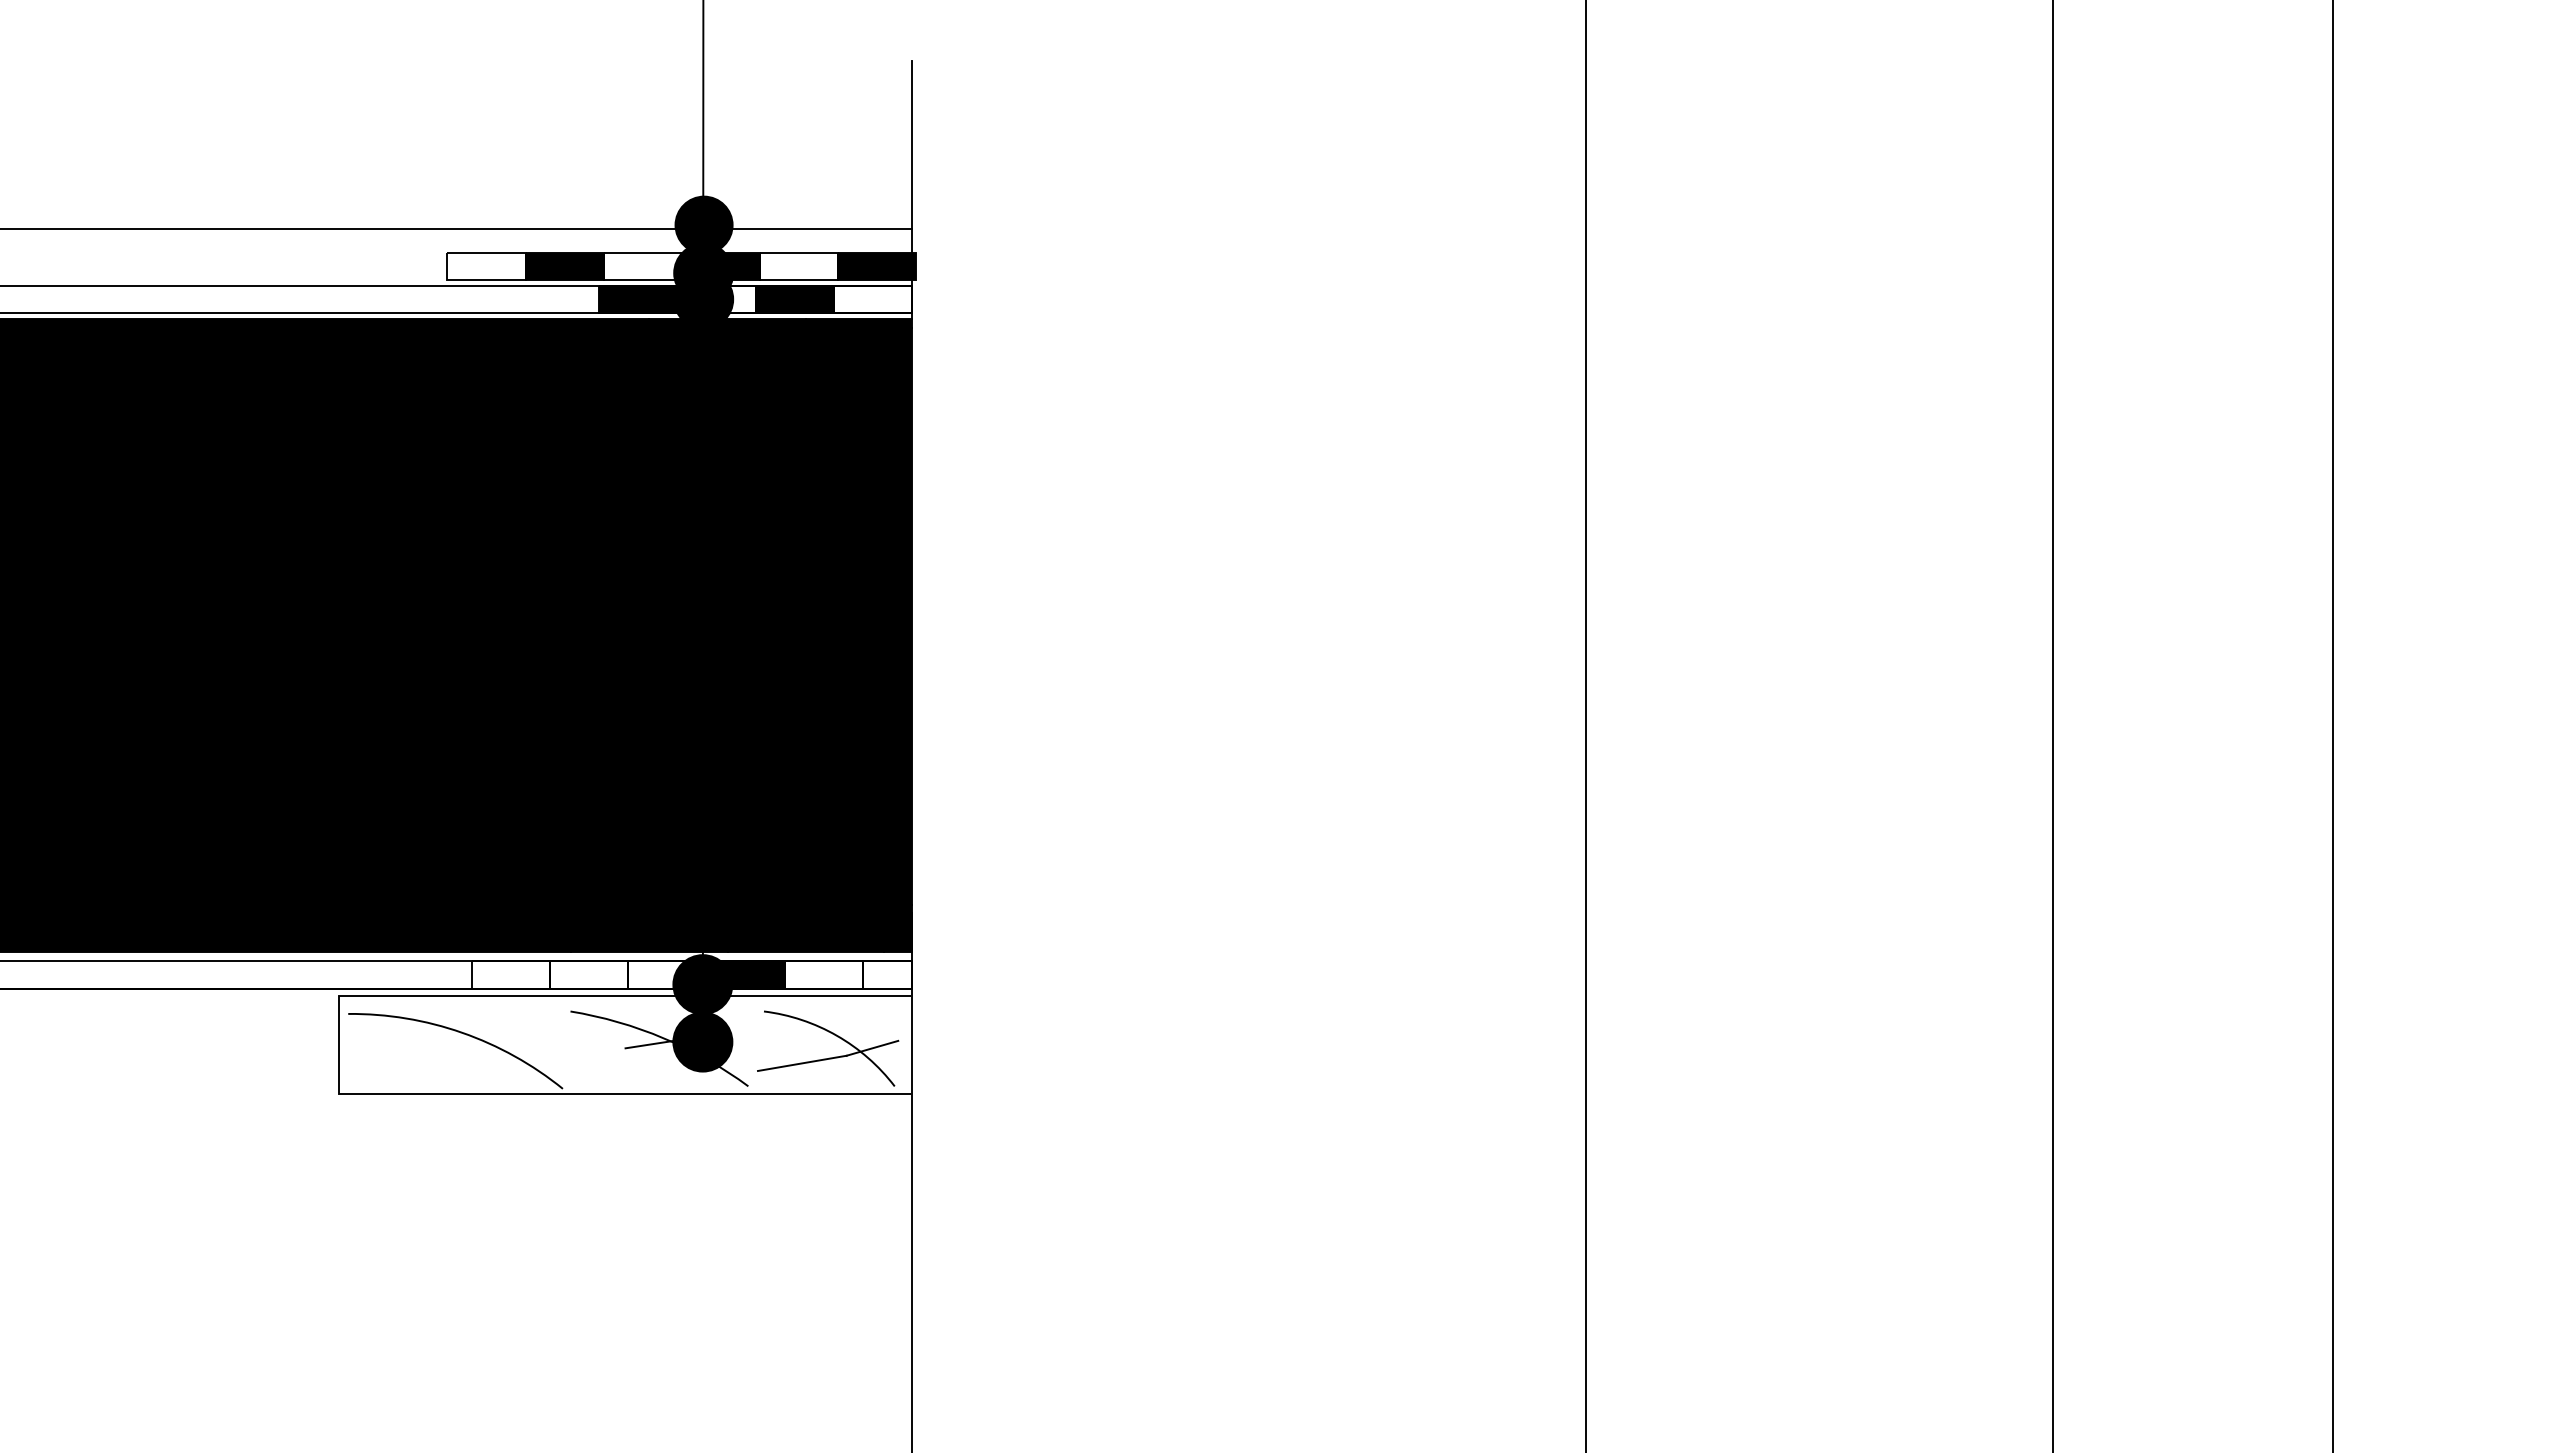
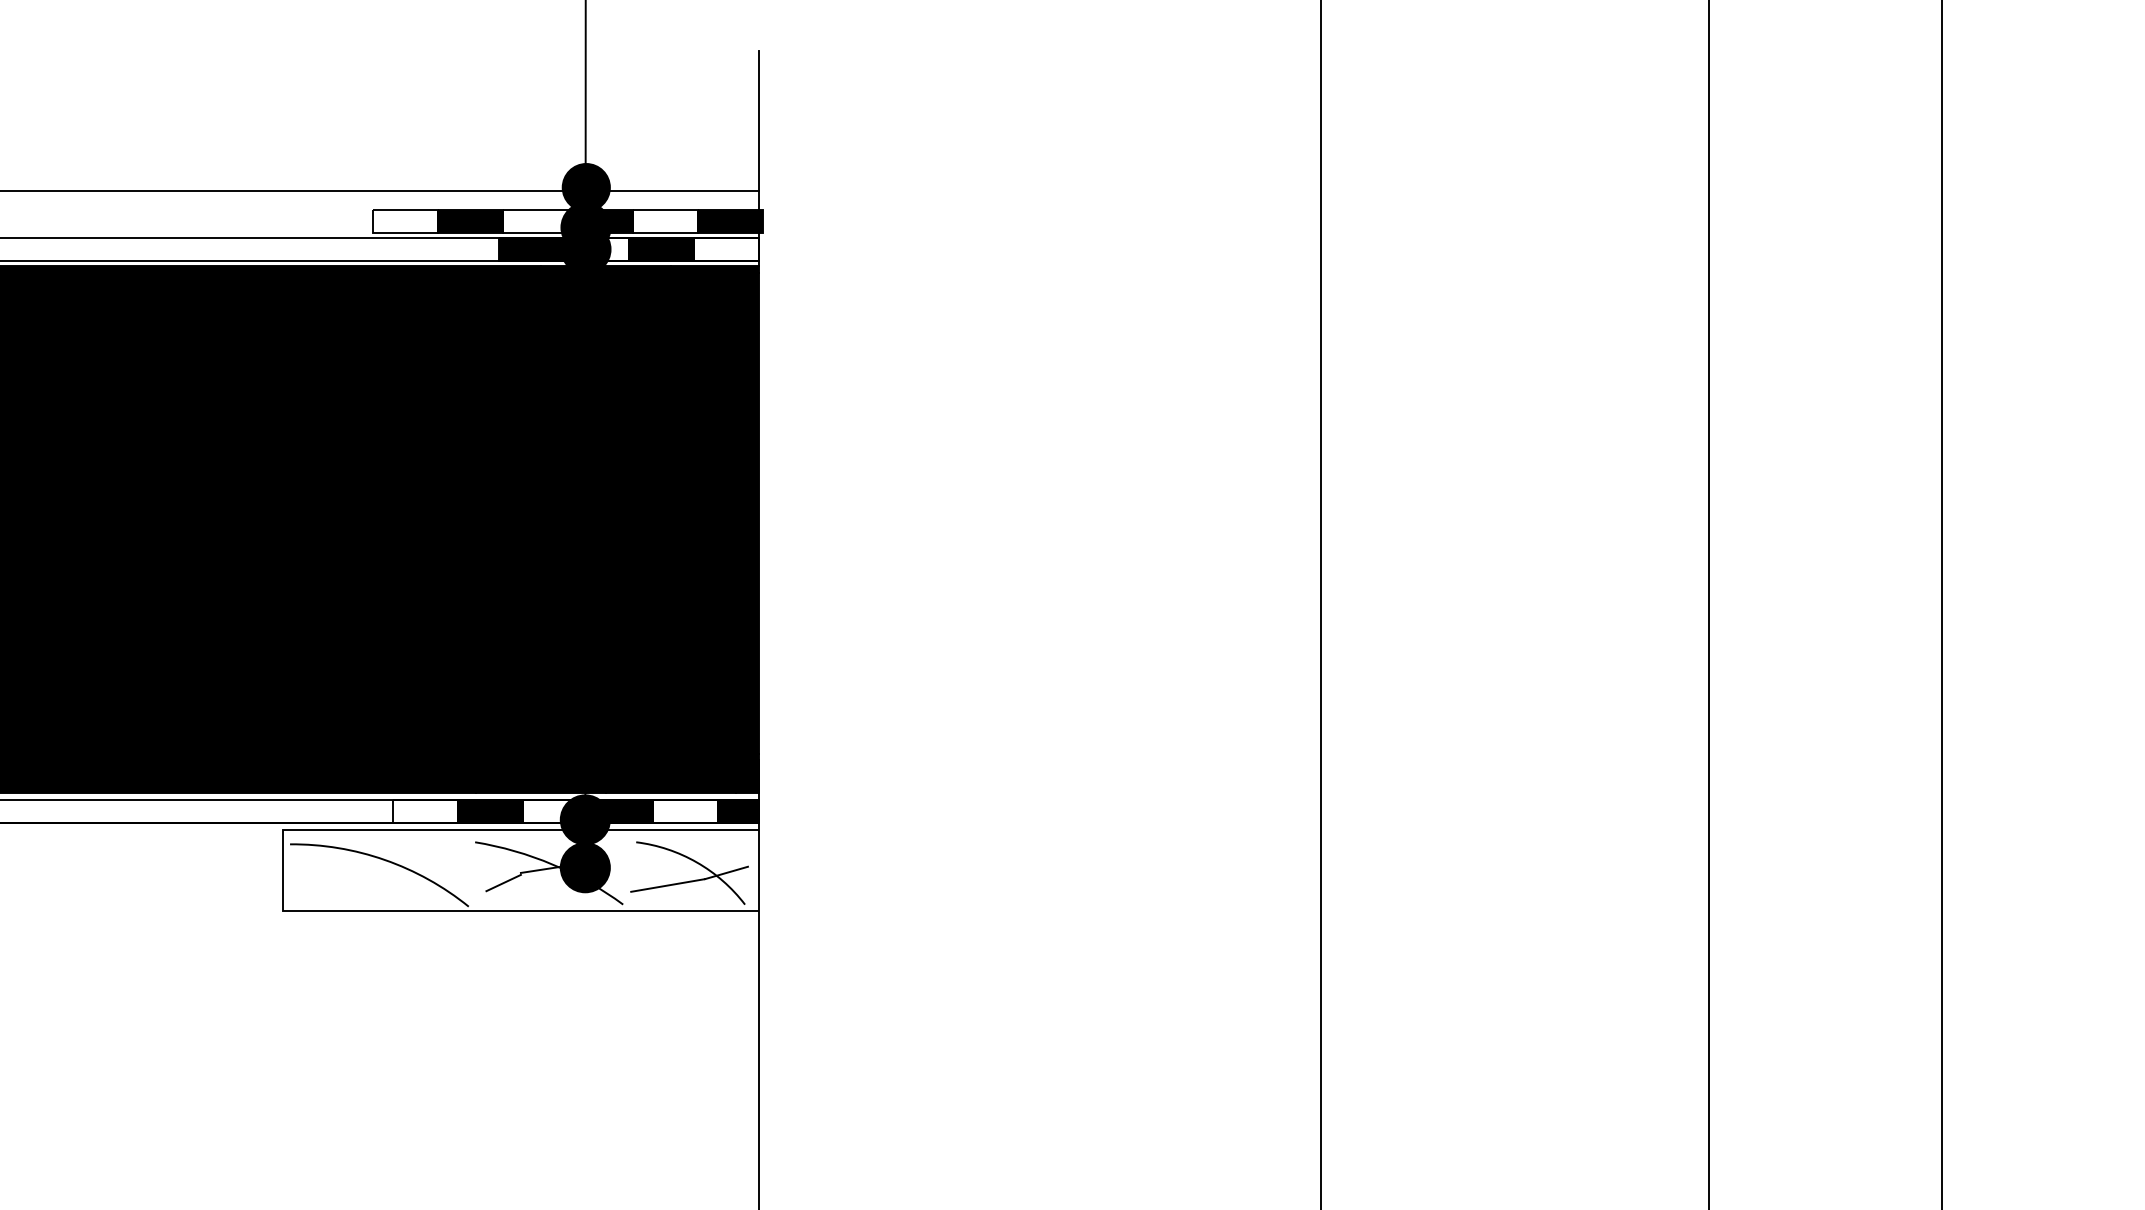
fill: (589, 974) -> (490, 811), added
fill: (886, 974) -> (738, 811), added
line: (604, 1060) -> (503, 883), added

